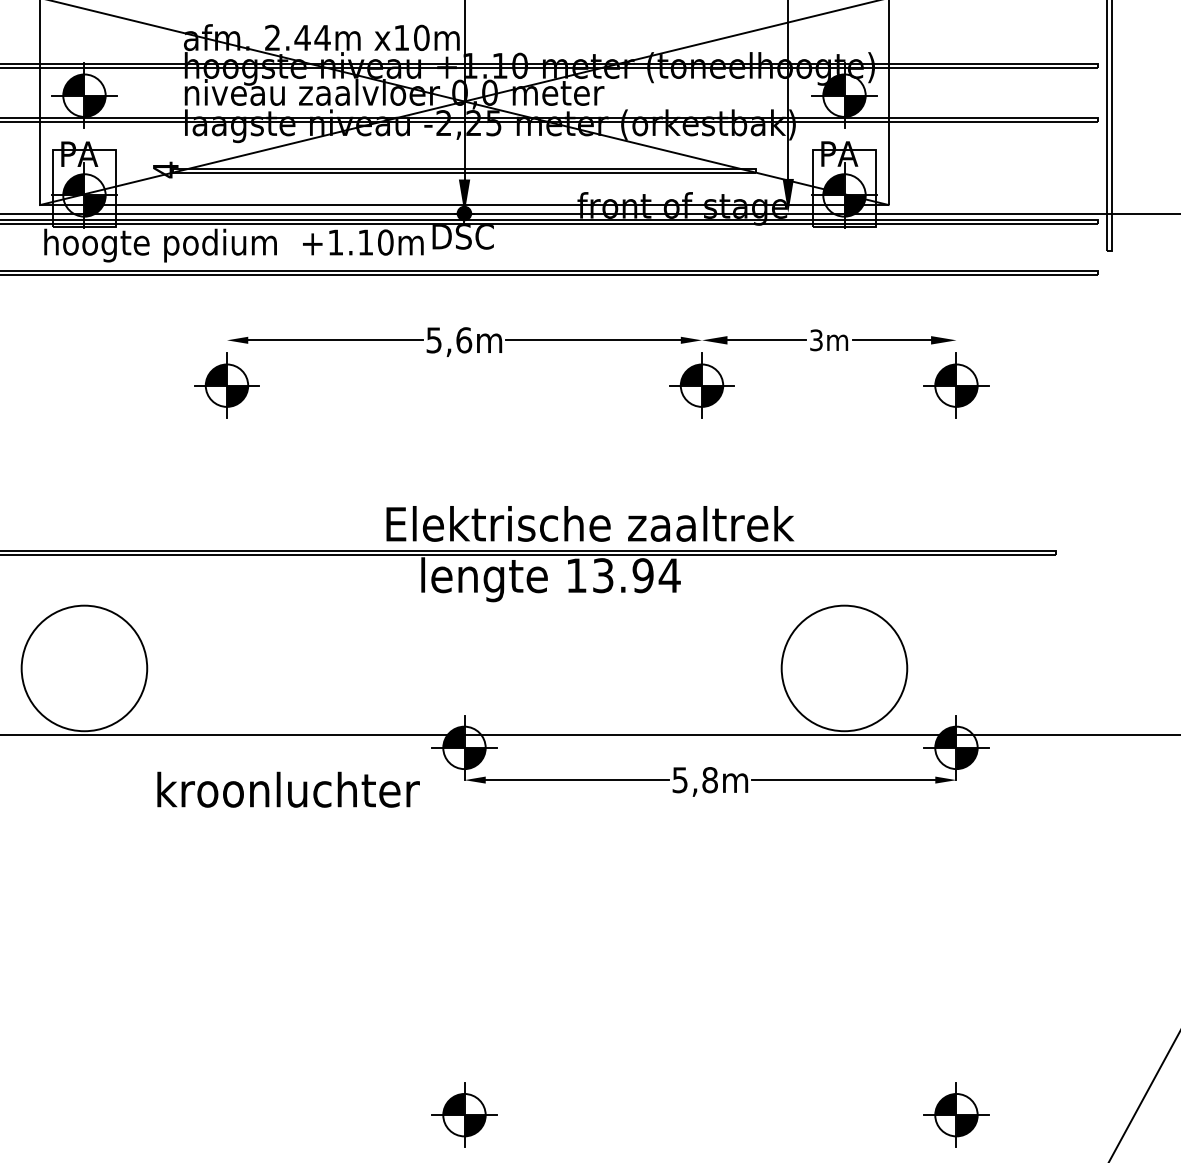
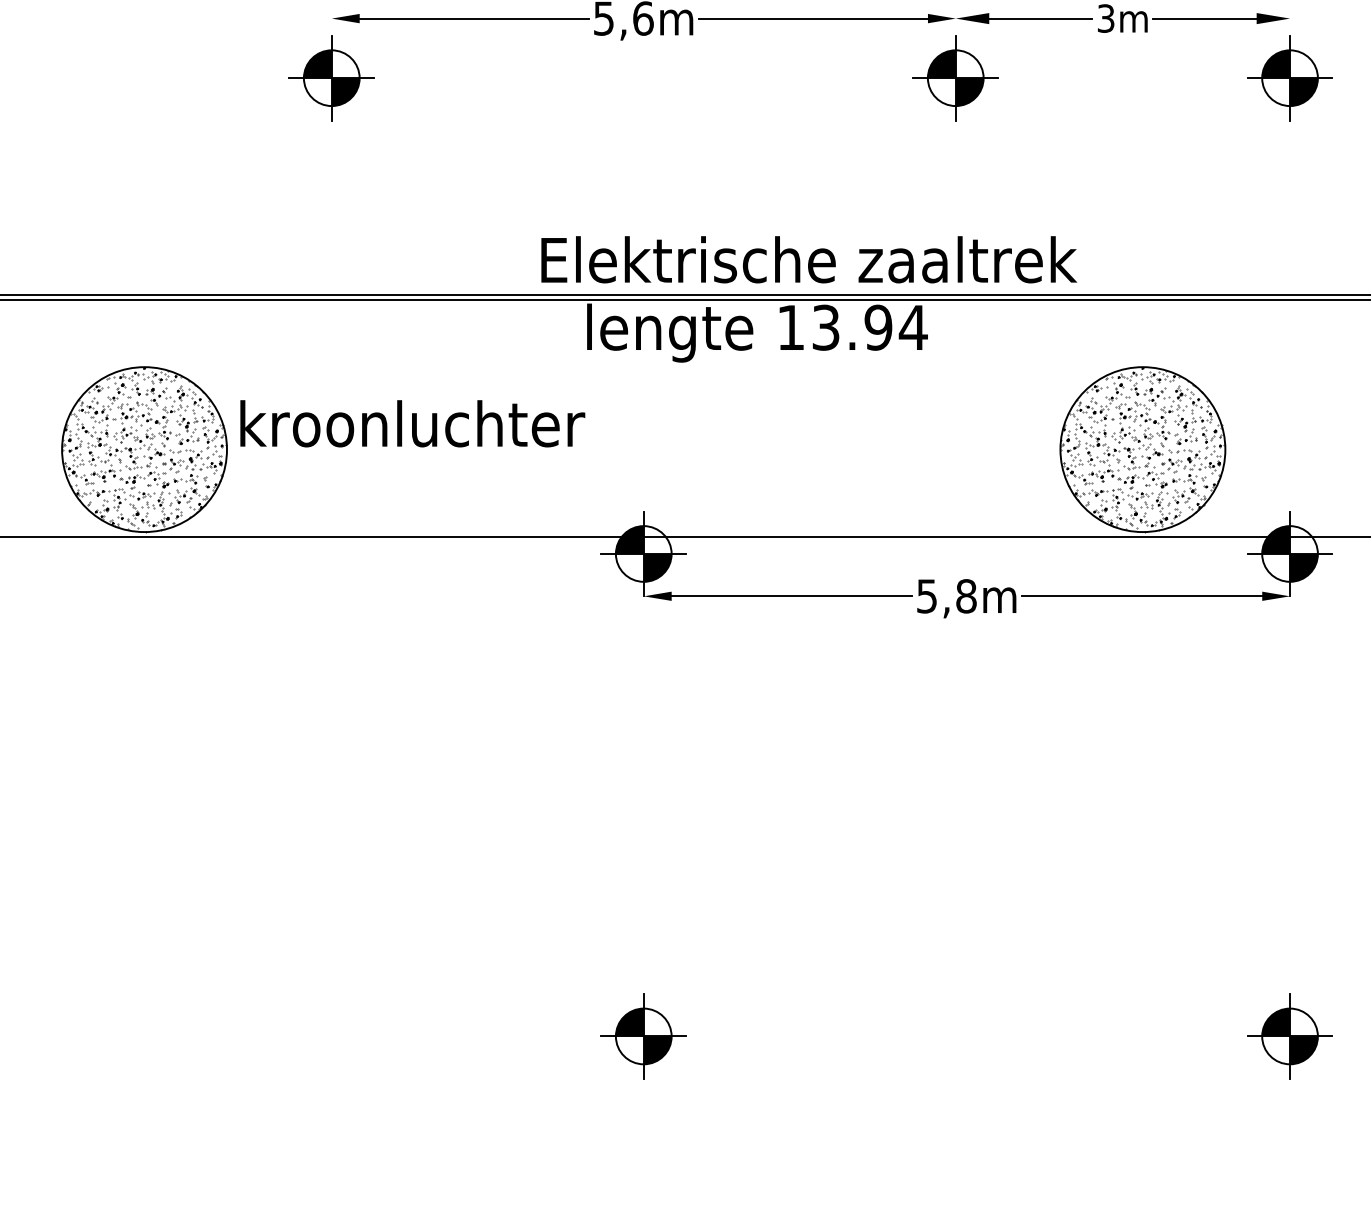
hatch: (84, 668) -> (144, 449), added
hatch: (844, 668) -> (1142, 449), added
text: (288, 789) -> (412, 423), moved

